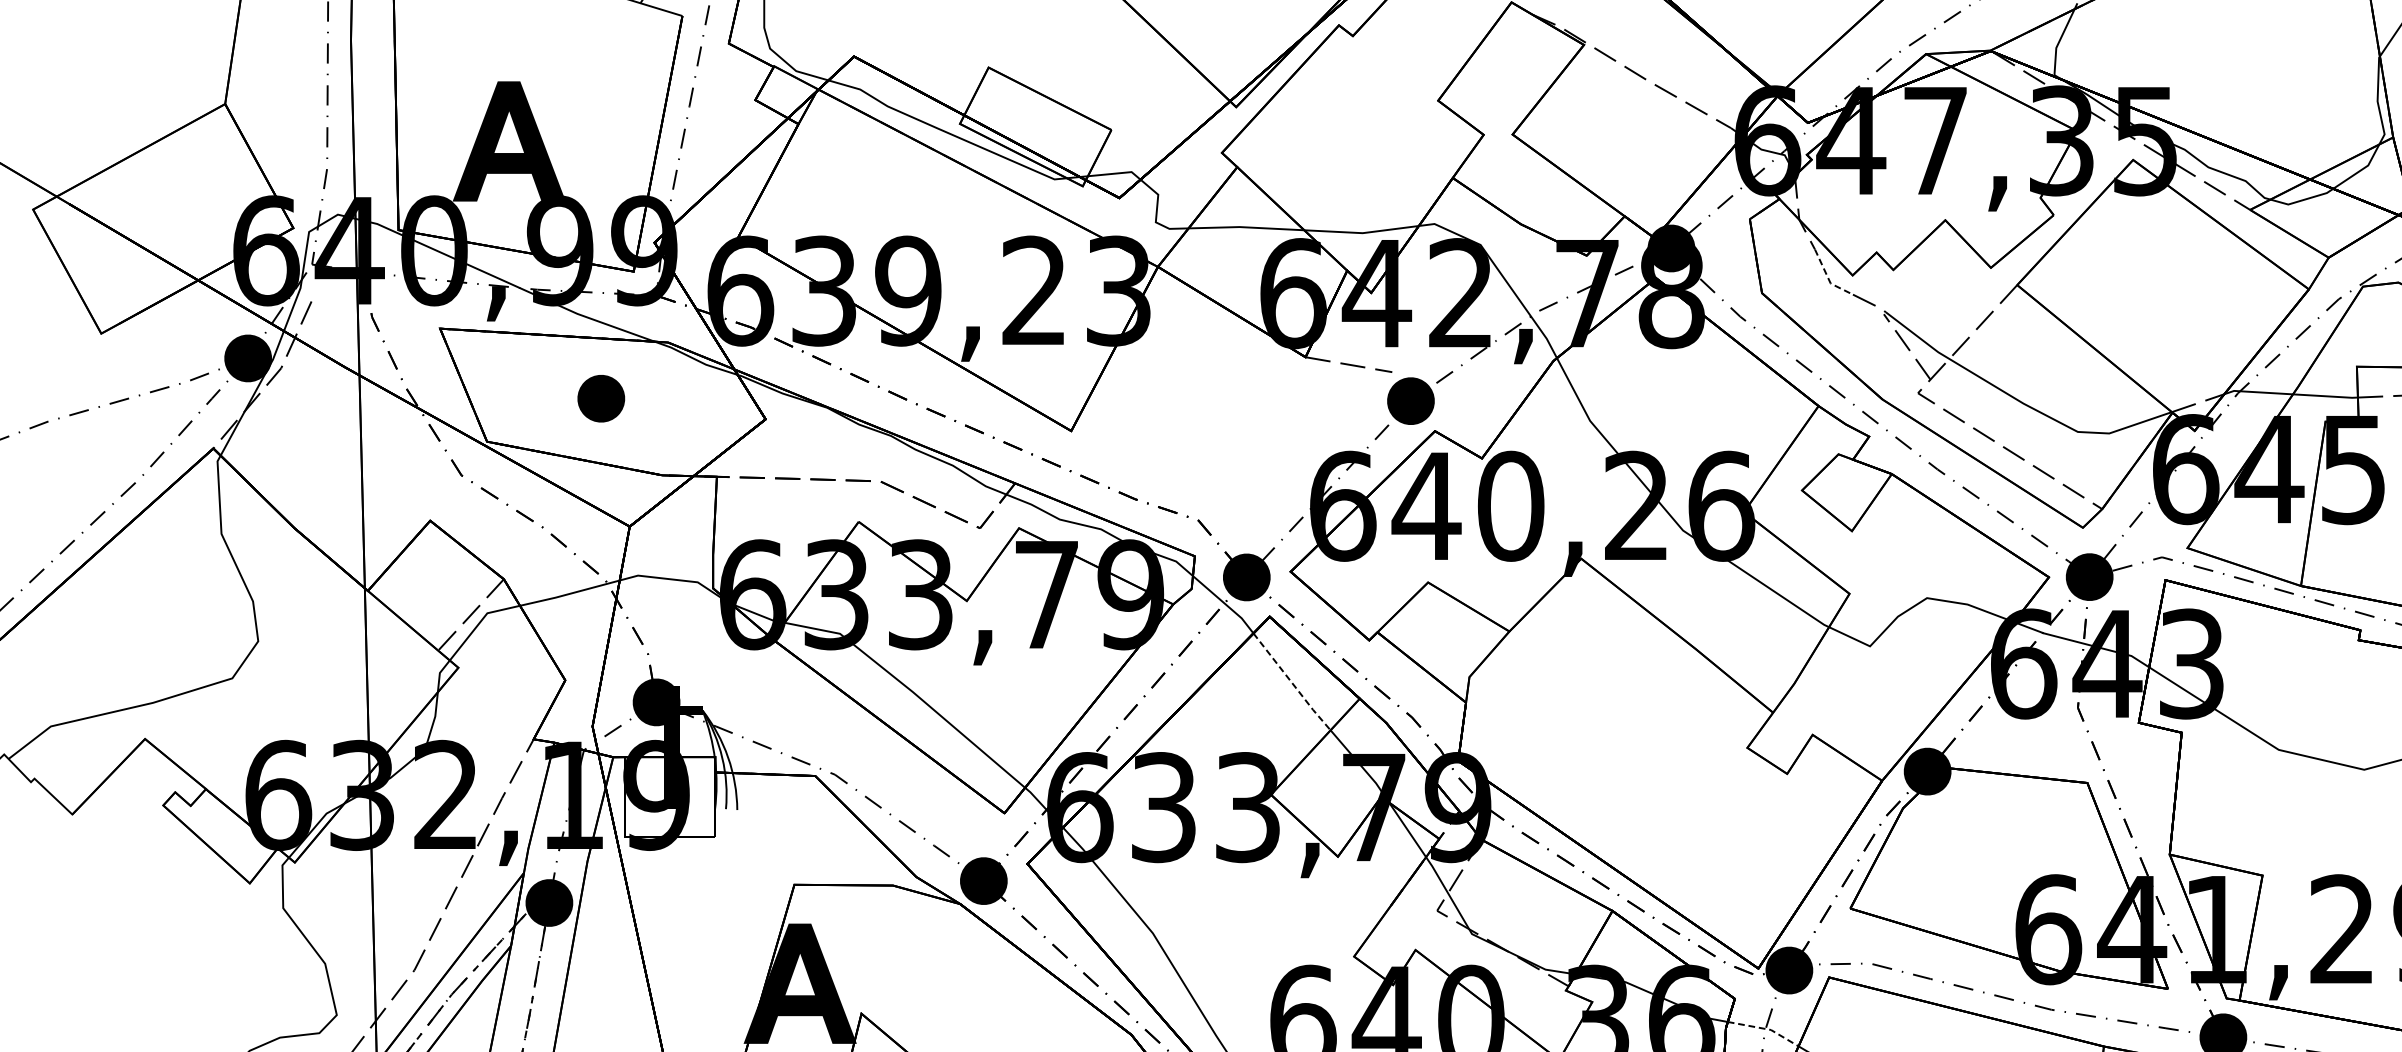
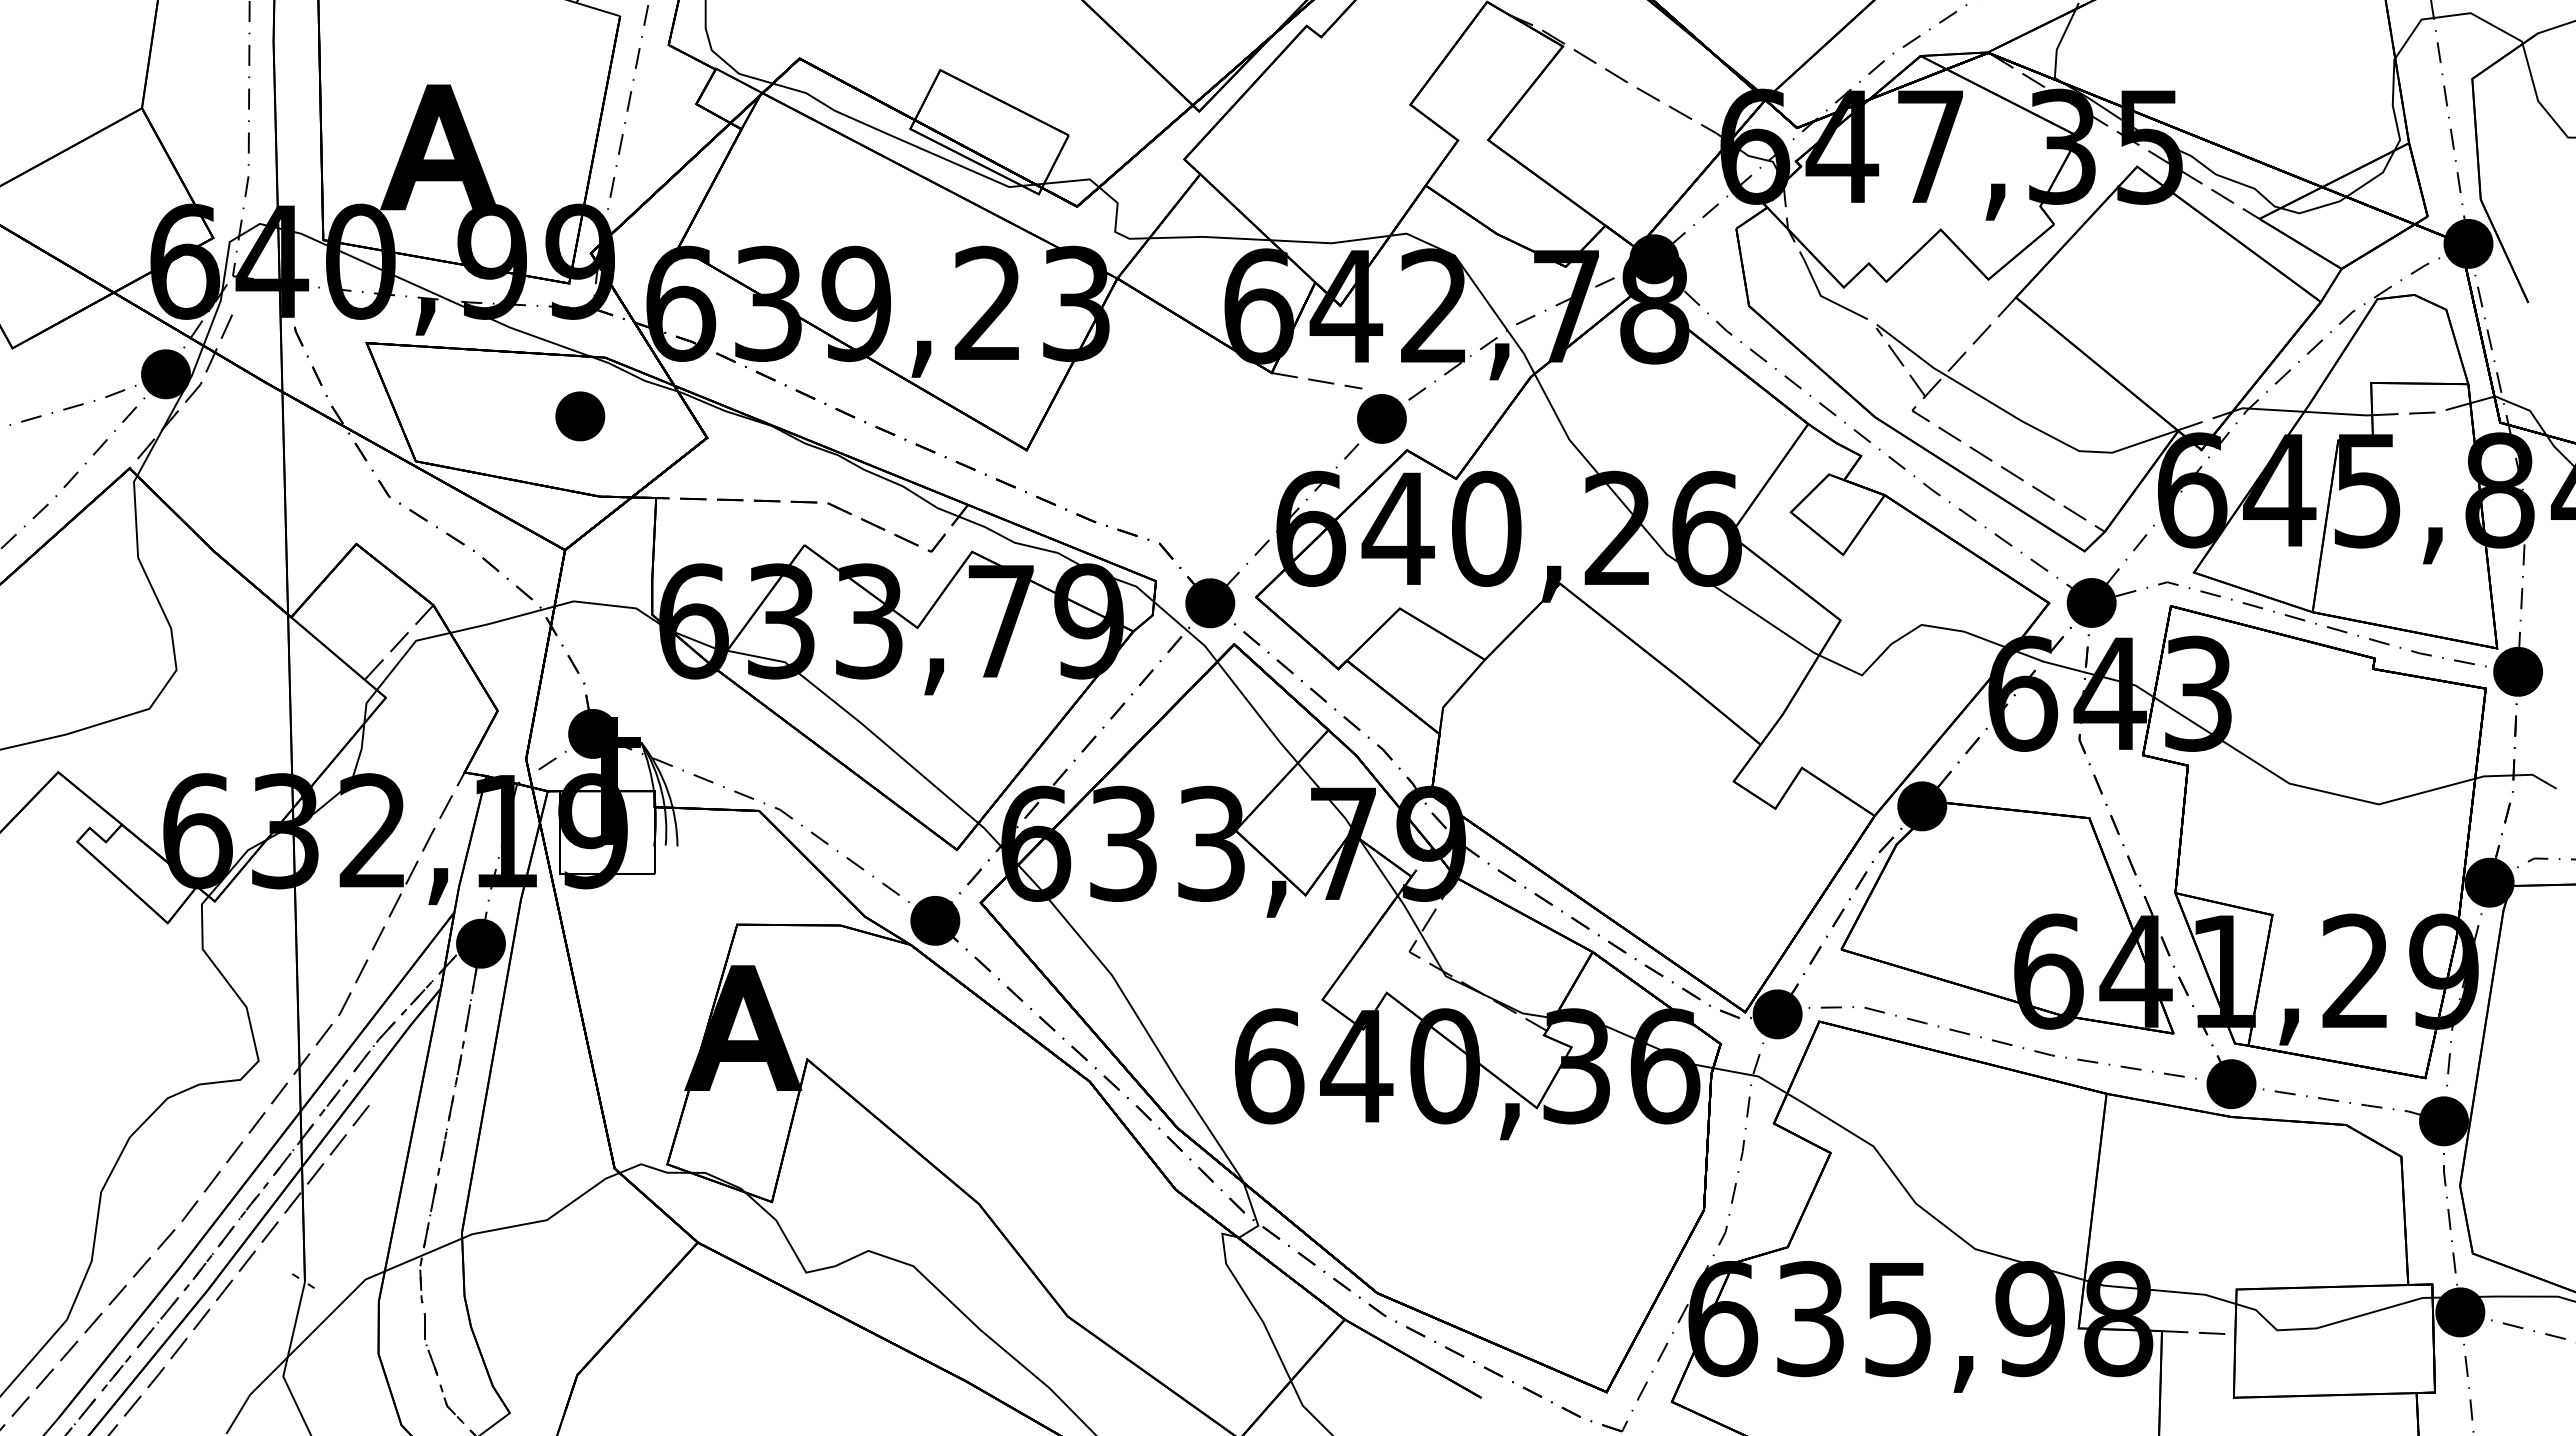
line: (1827, 277) -> (1817, 289), dashed -> solid
part: (601, 398) -> (580, 416), moved
line: (1291, 682) -> (1257, 713), dashed -> solid
line: (1766, 1029) -> (1753, 1075), dashed -> solid

